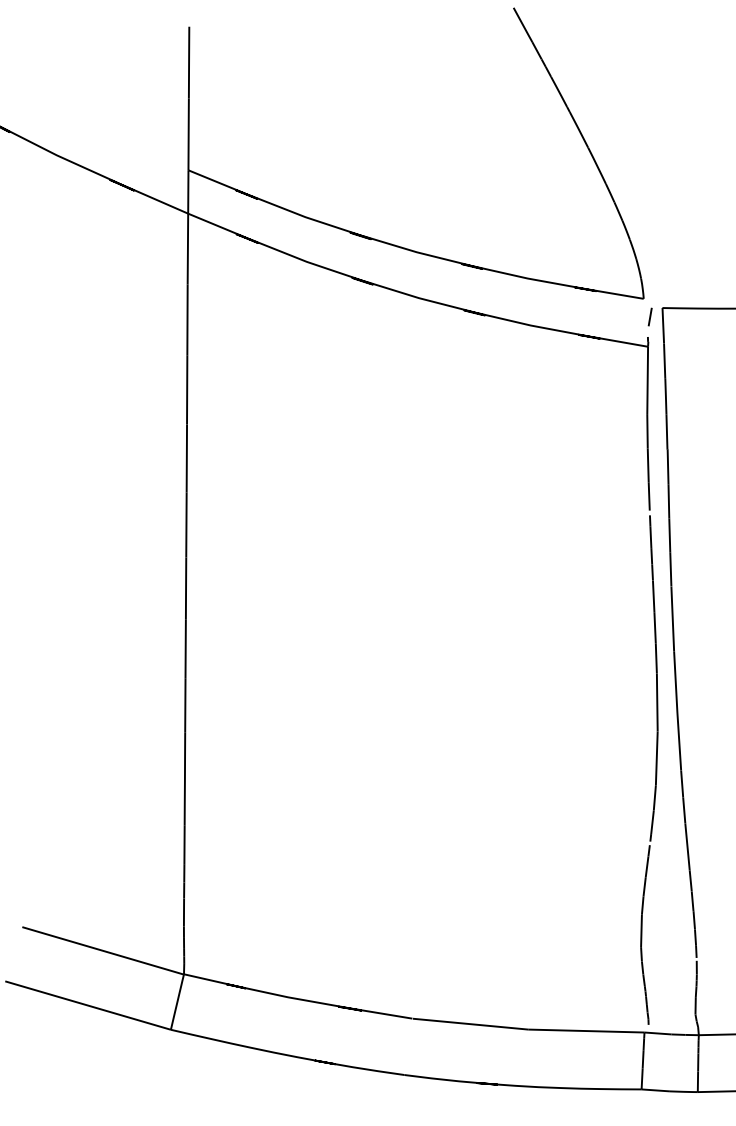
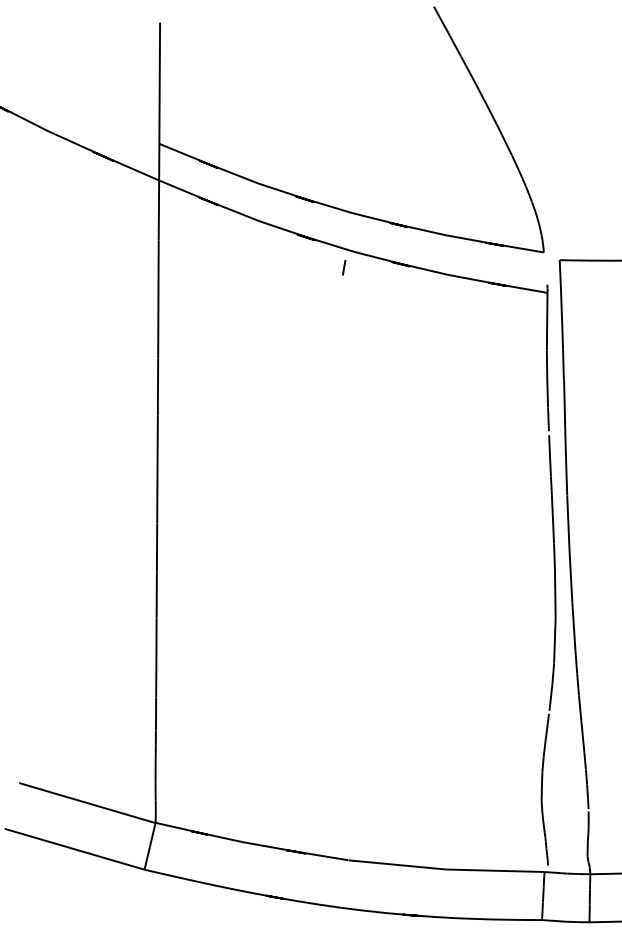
line: (649, 316) -> (343, 267), moved

